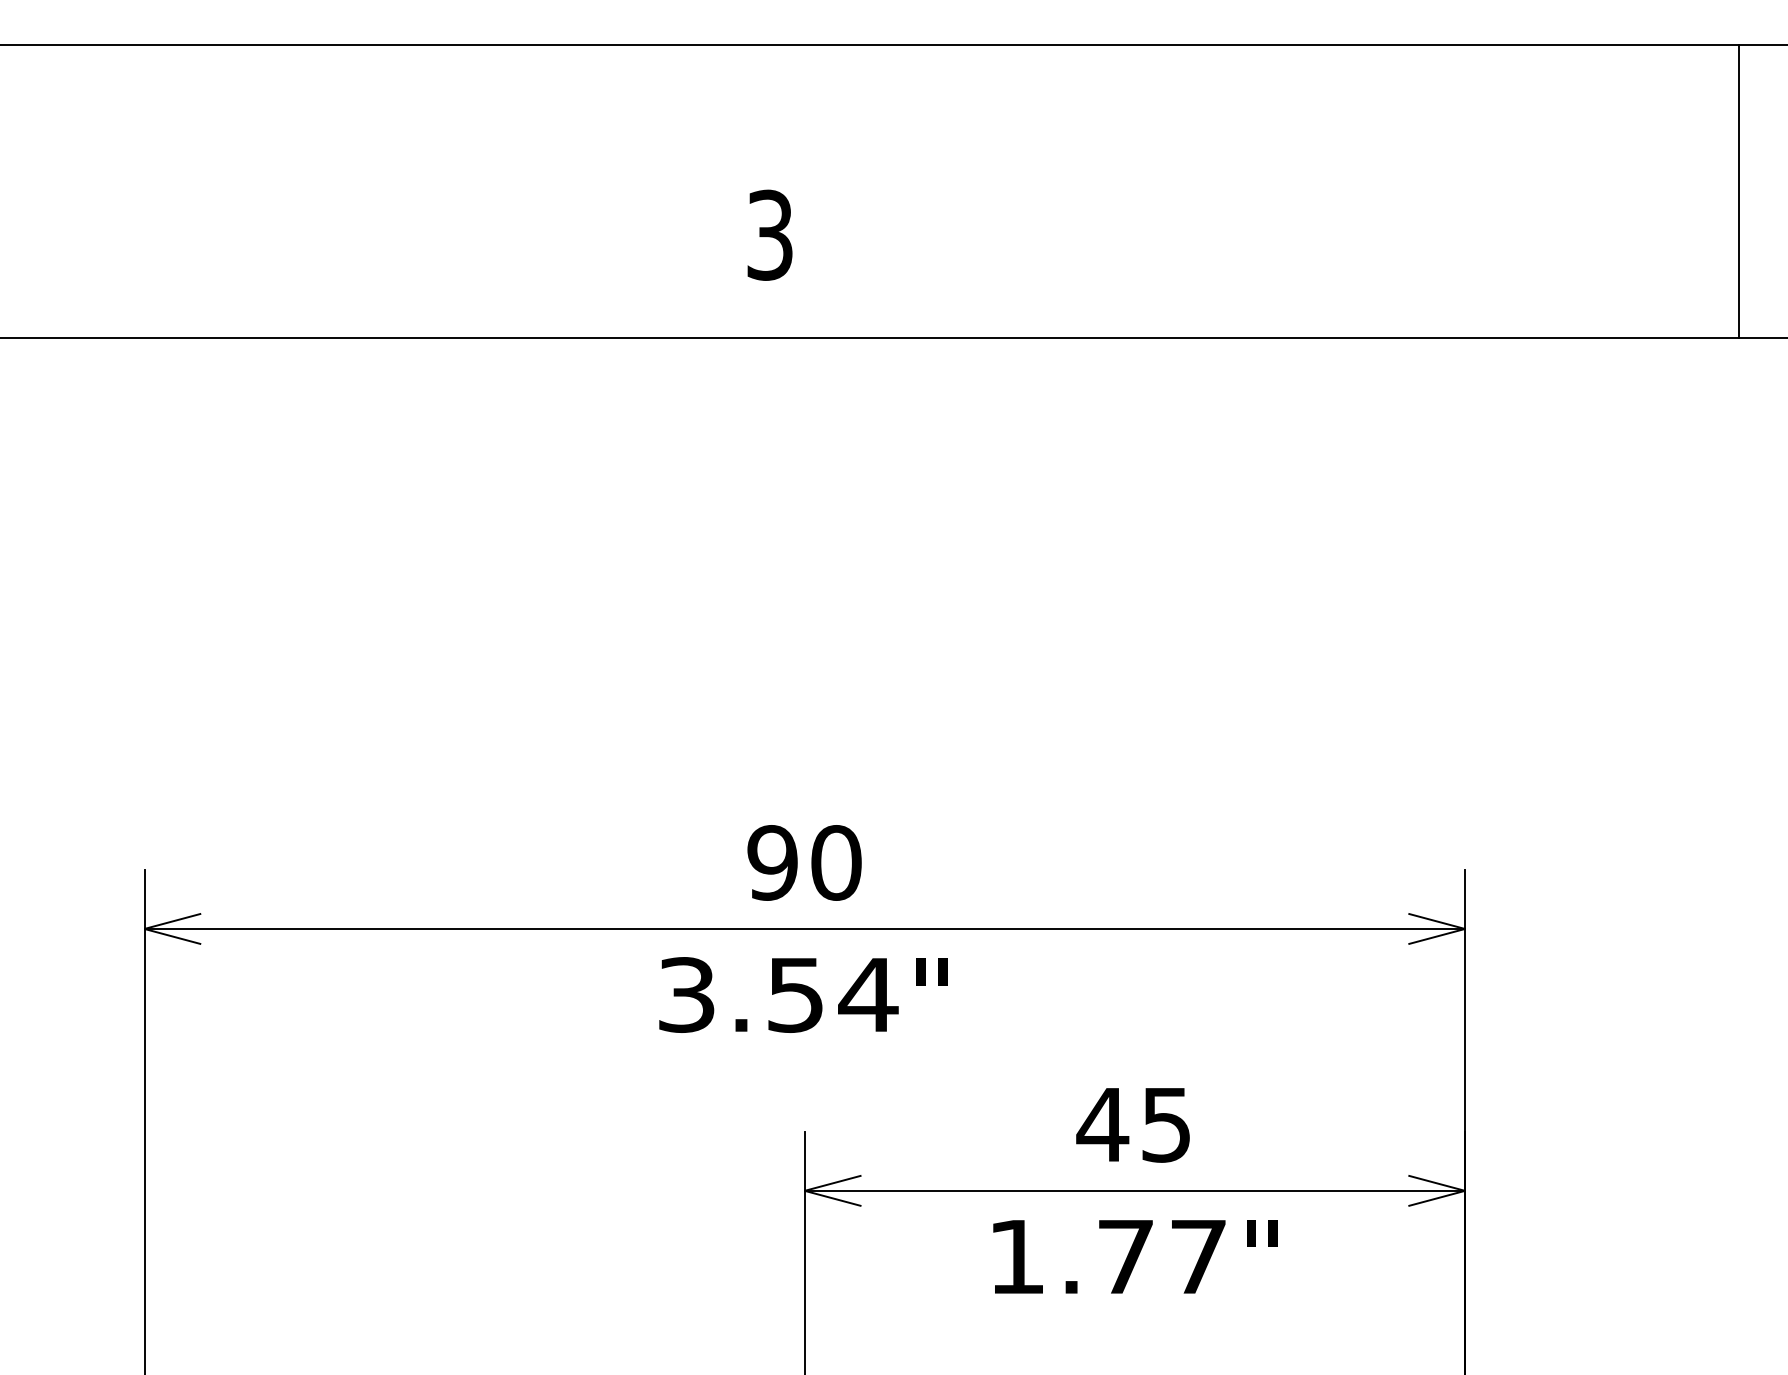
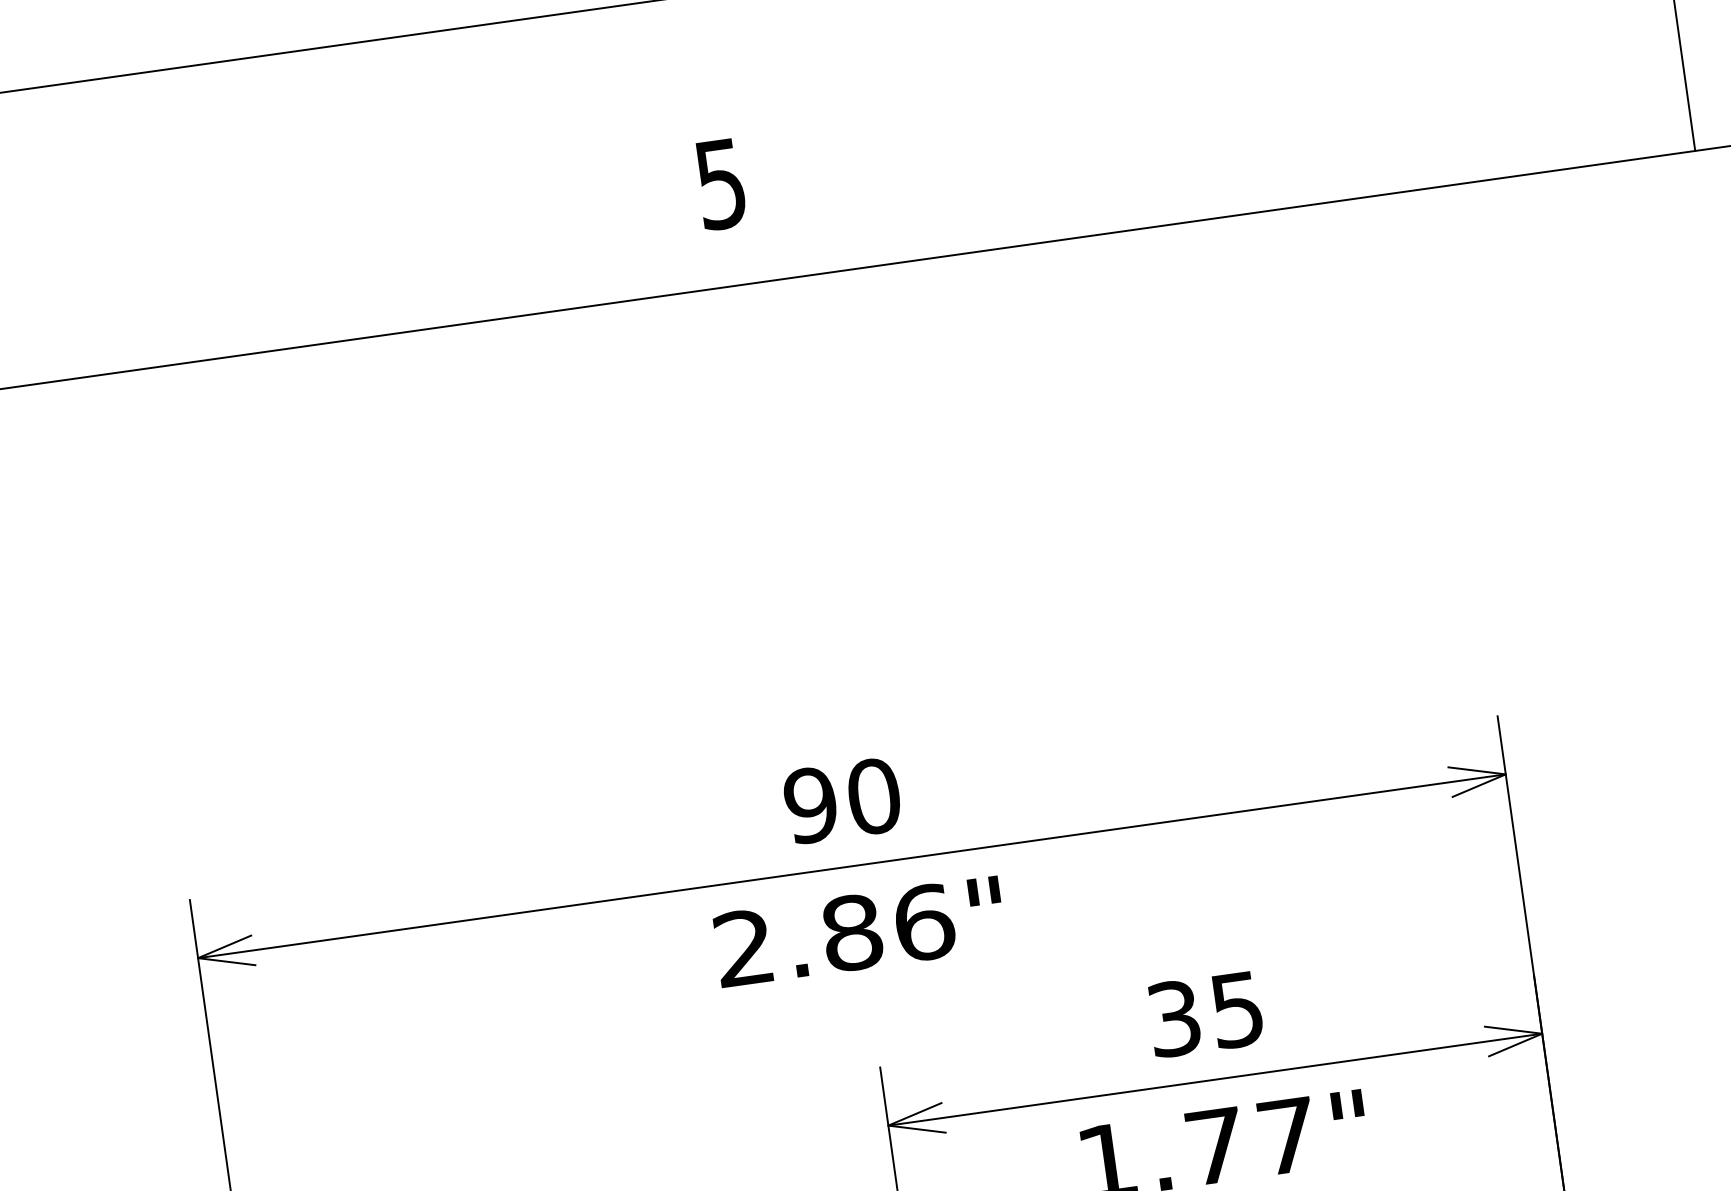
text: (769, 234) -> (720, 183), 3 -> 5
text: (778, 994) -> (835, 934), 3.54 -> 2.86
text: (1102, 1124) -> (1173, 1018), 45 -> 35

